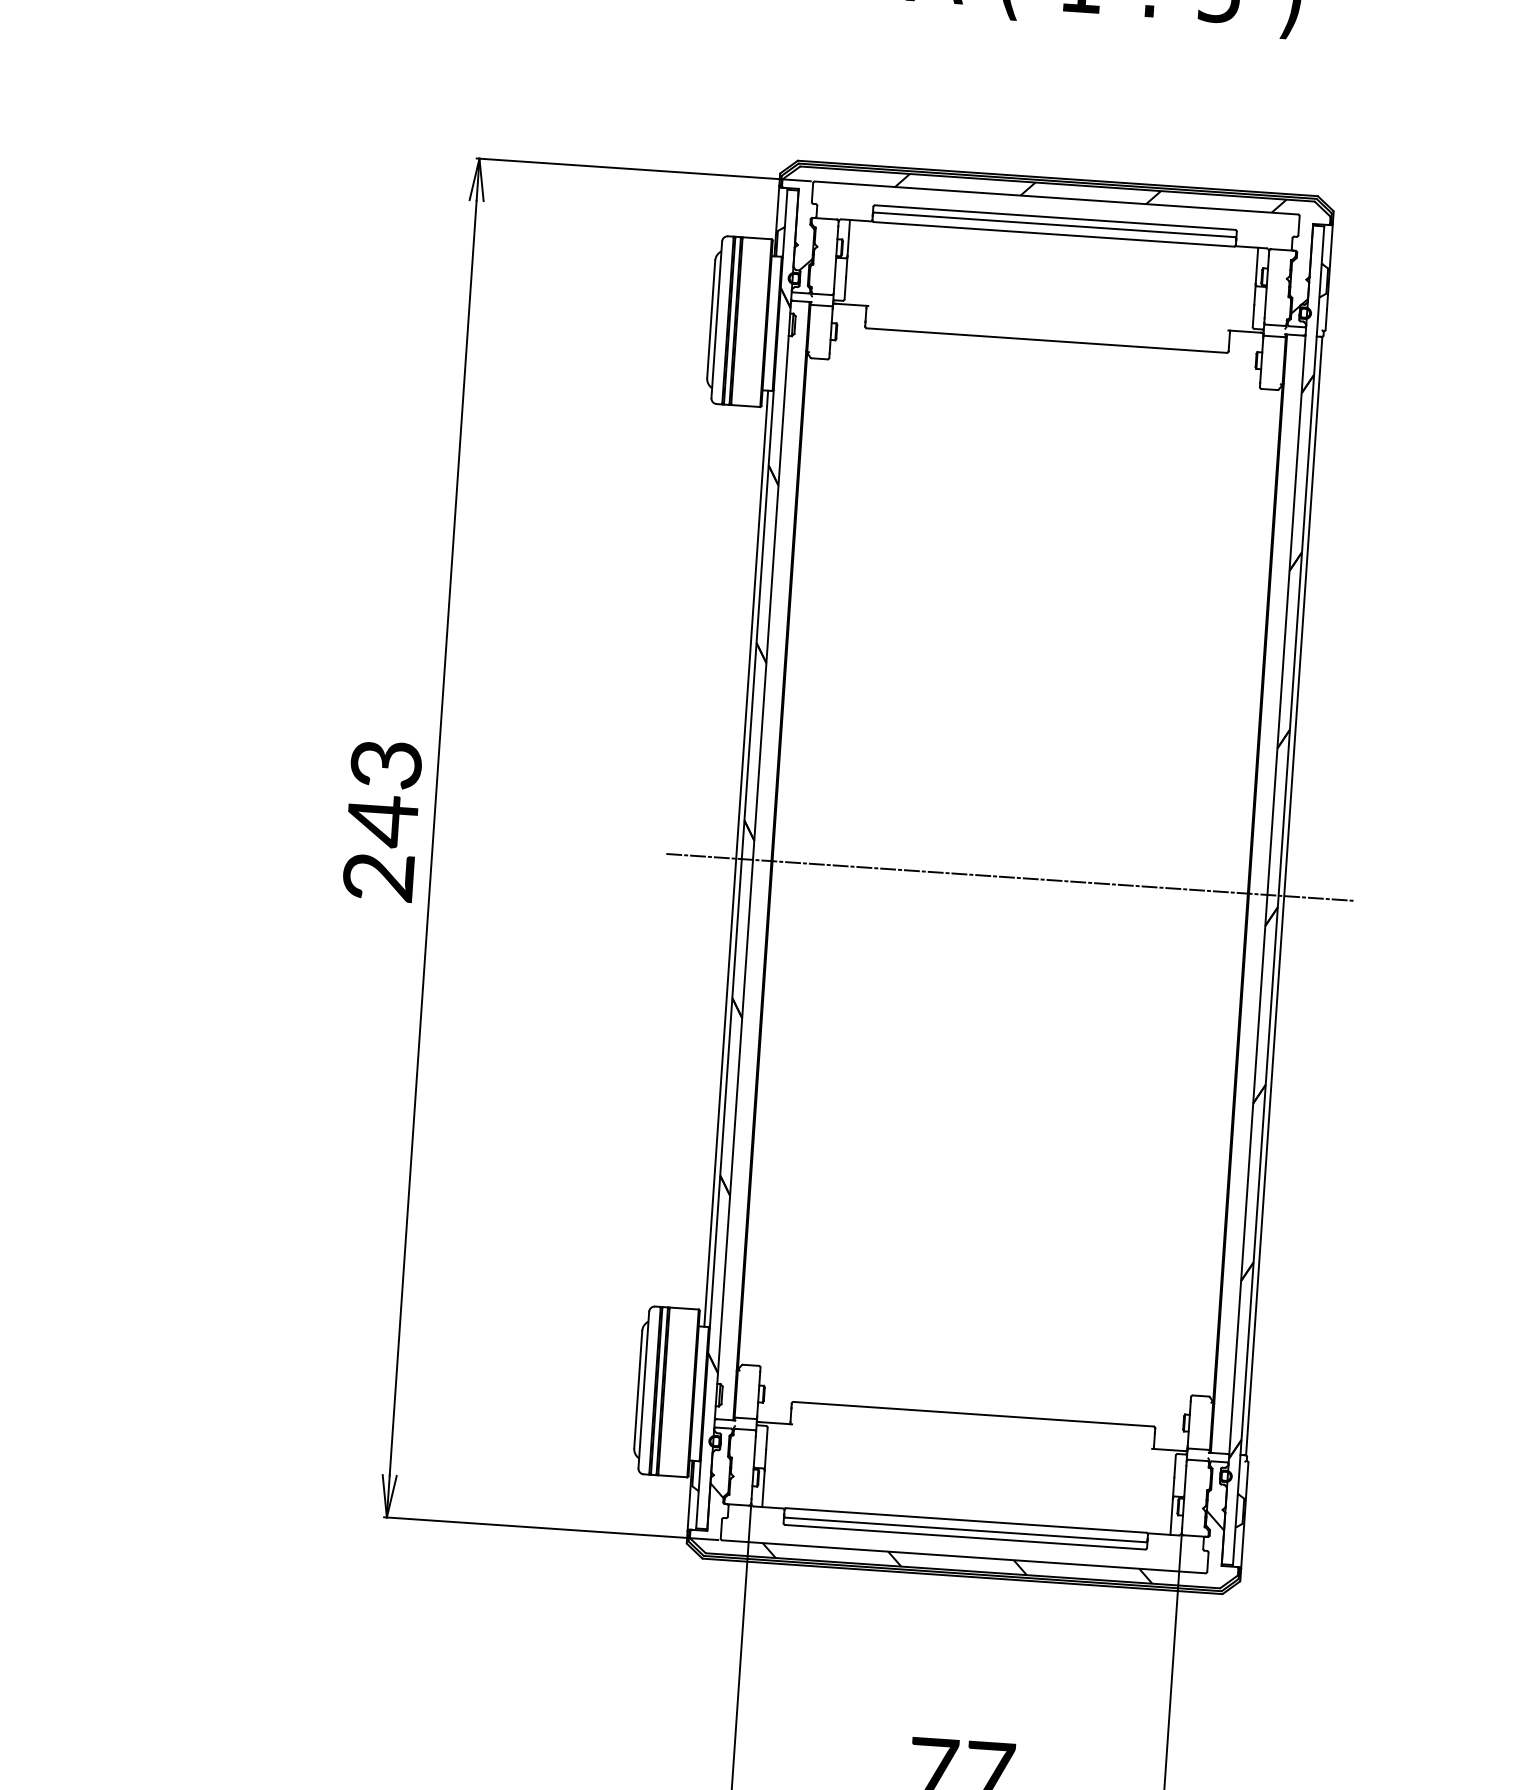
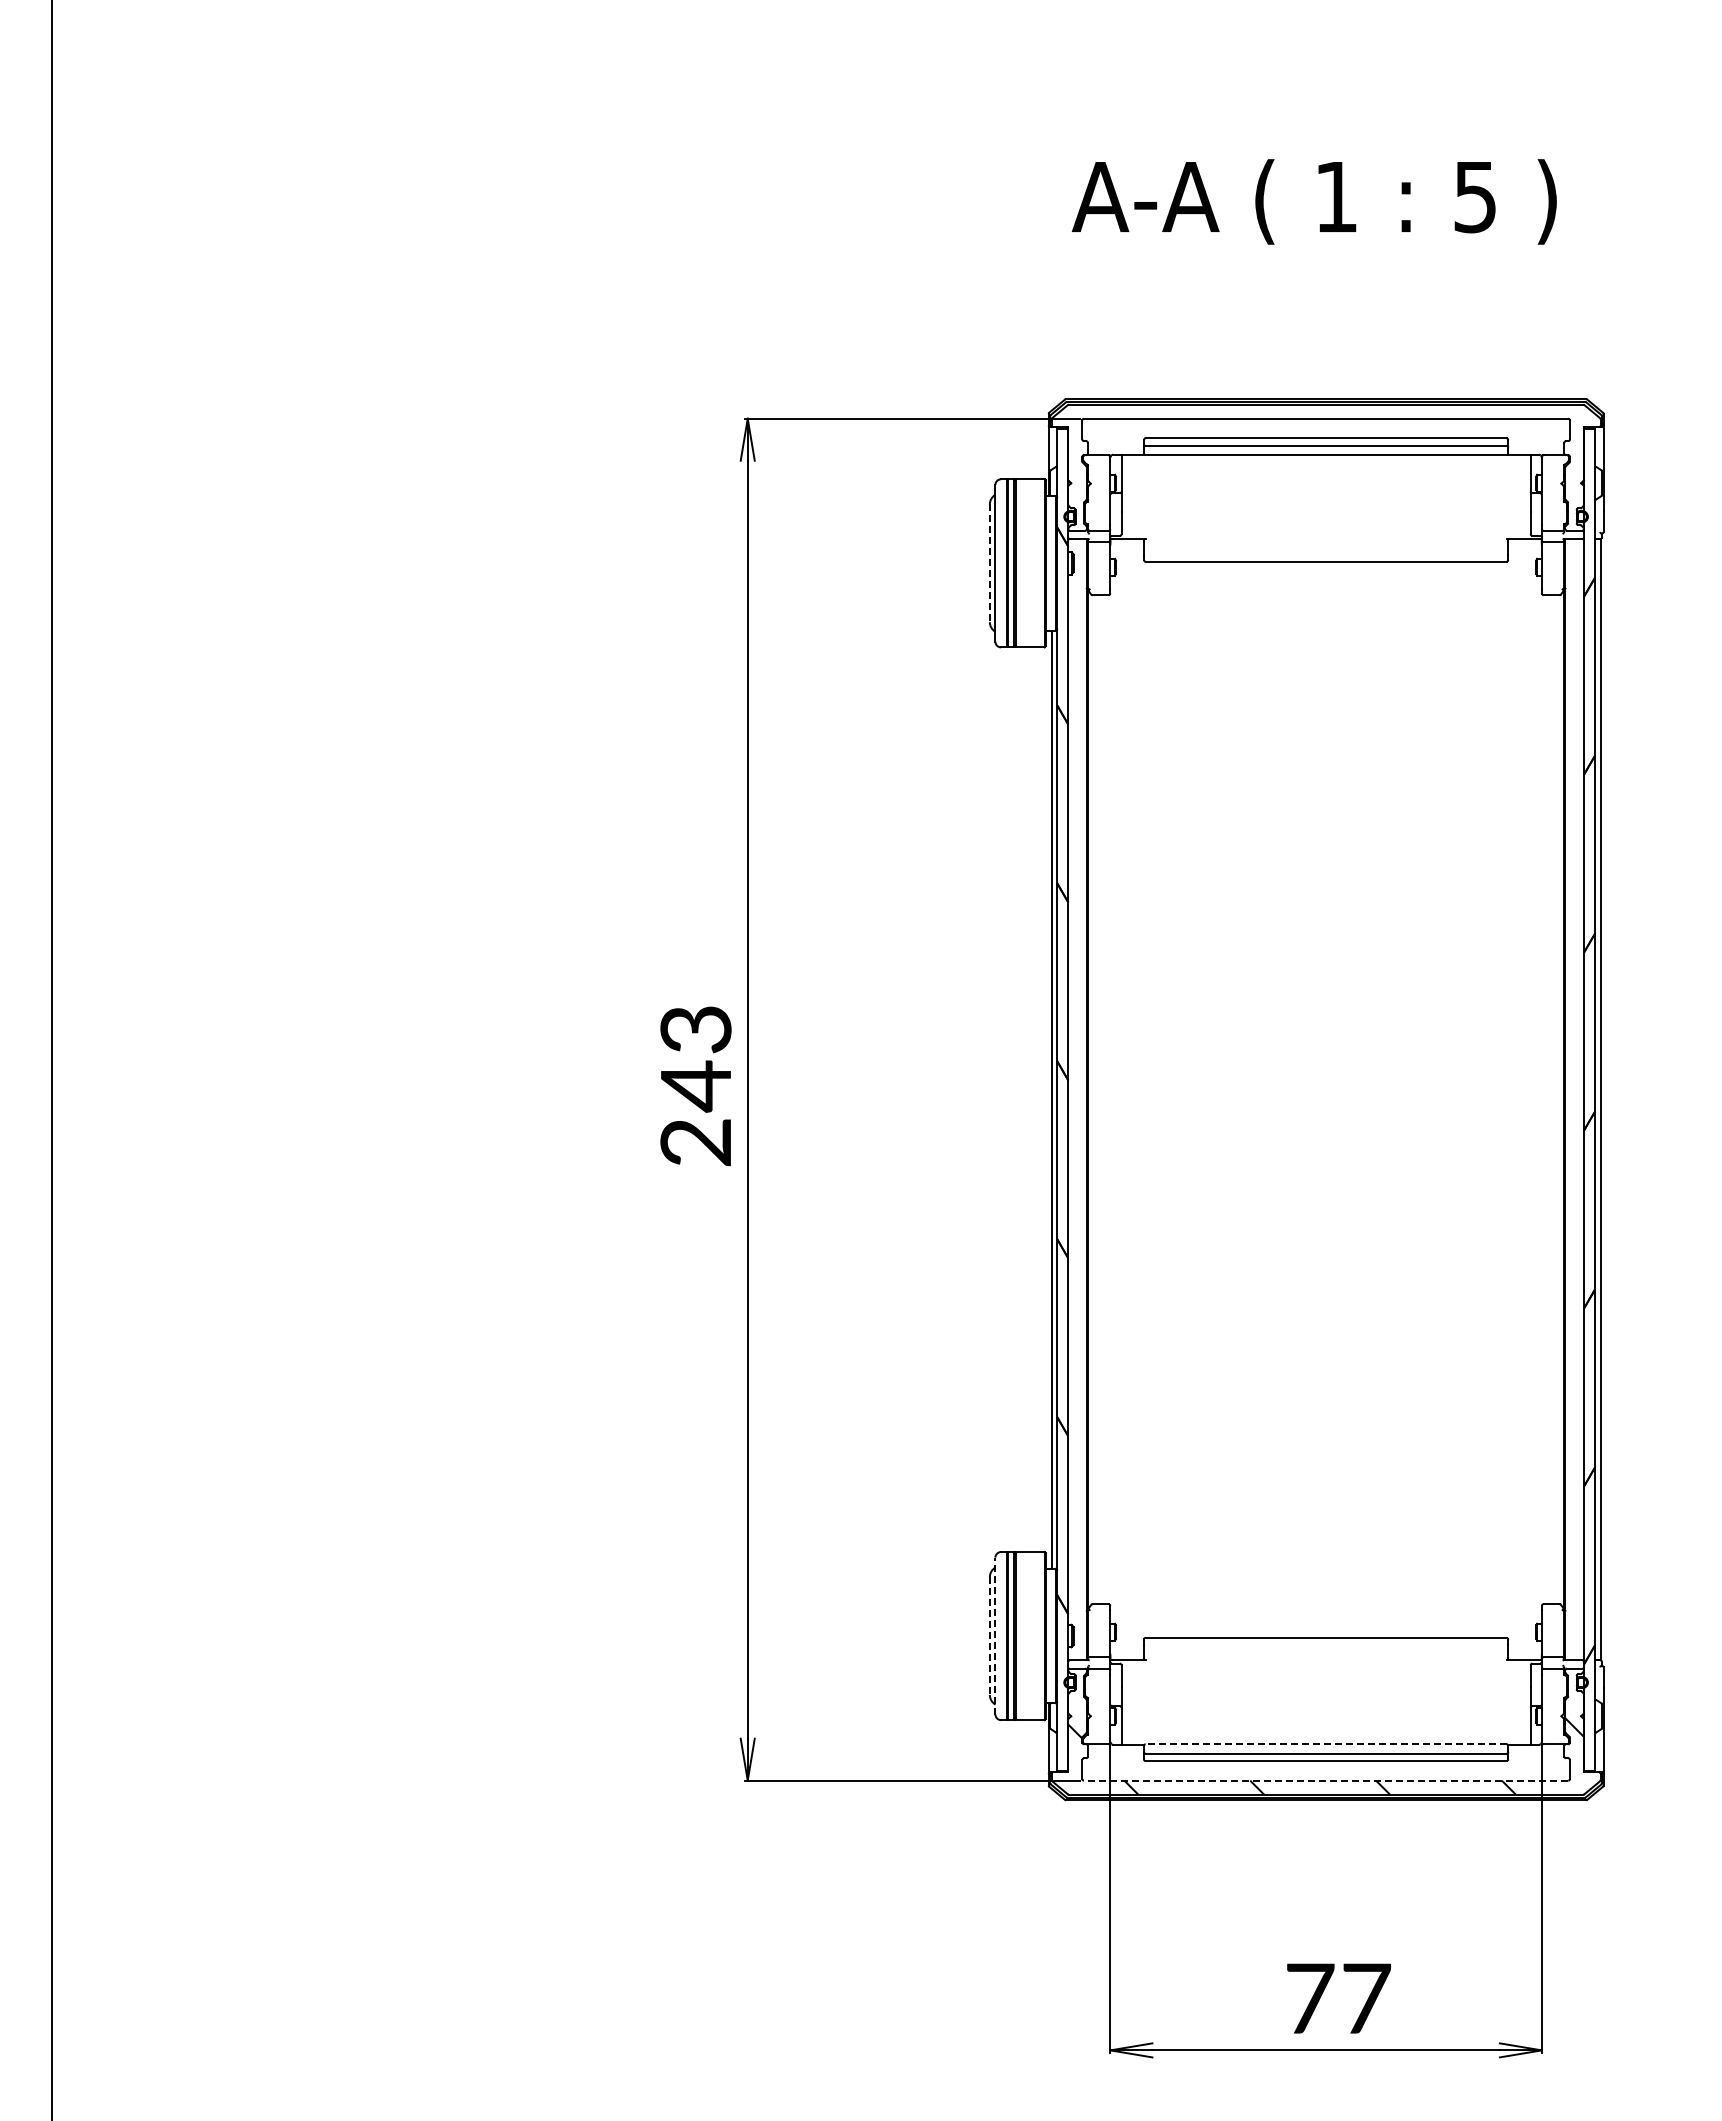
hatch: (1055, 240) -> (1328, 461), removed
line: (710, 319) -> (989, 563), solid -> dashed
line: (1009, 877) -> (1325, 1099), removed
line: (643, 1389) -> (995, 1635), solid -> dashed
line: (637, 1390) -> (989, 1636), solid -> dashed
line: (965, 1520) -> (1325, 1744), solid -> dashed
line: (963, 1556) -> (1325, 1780), solid -> dashed

